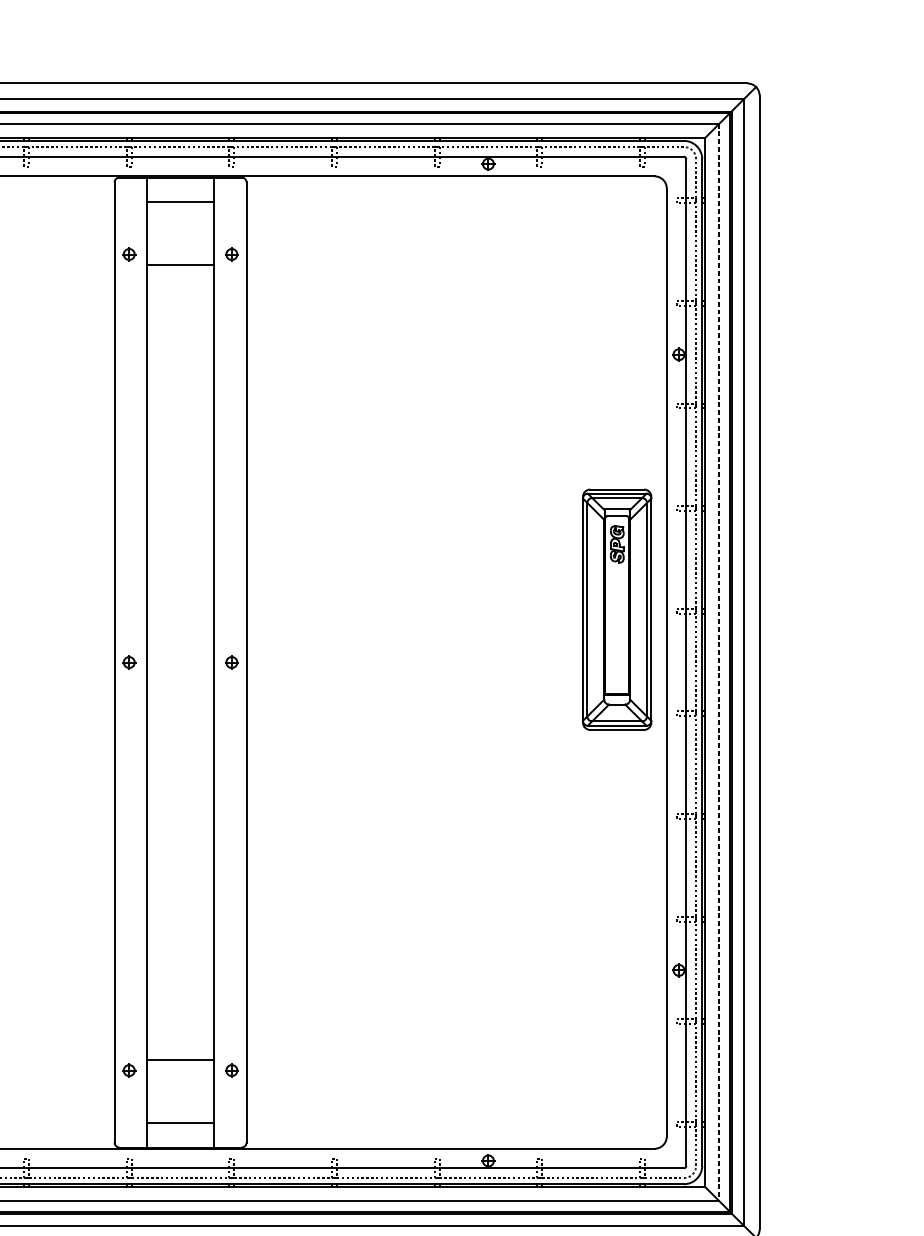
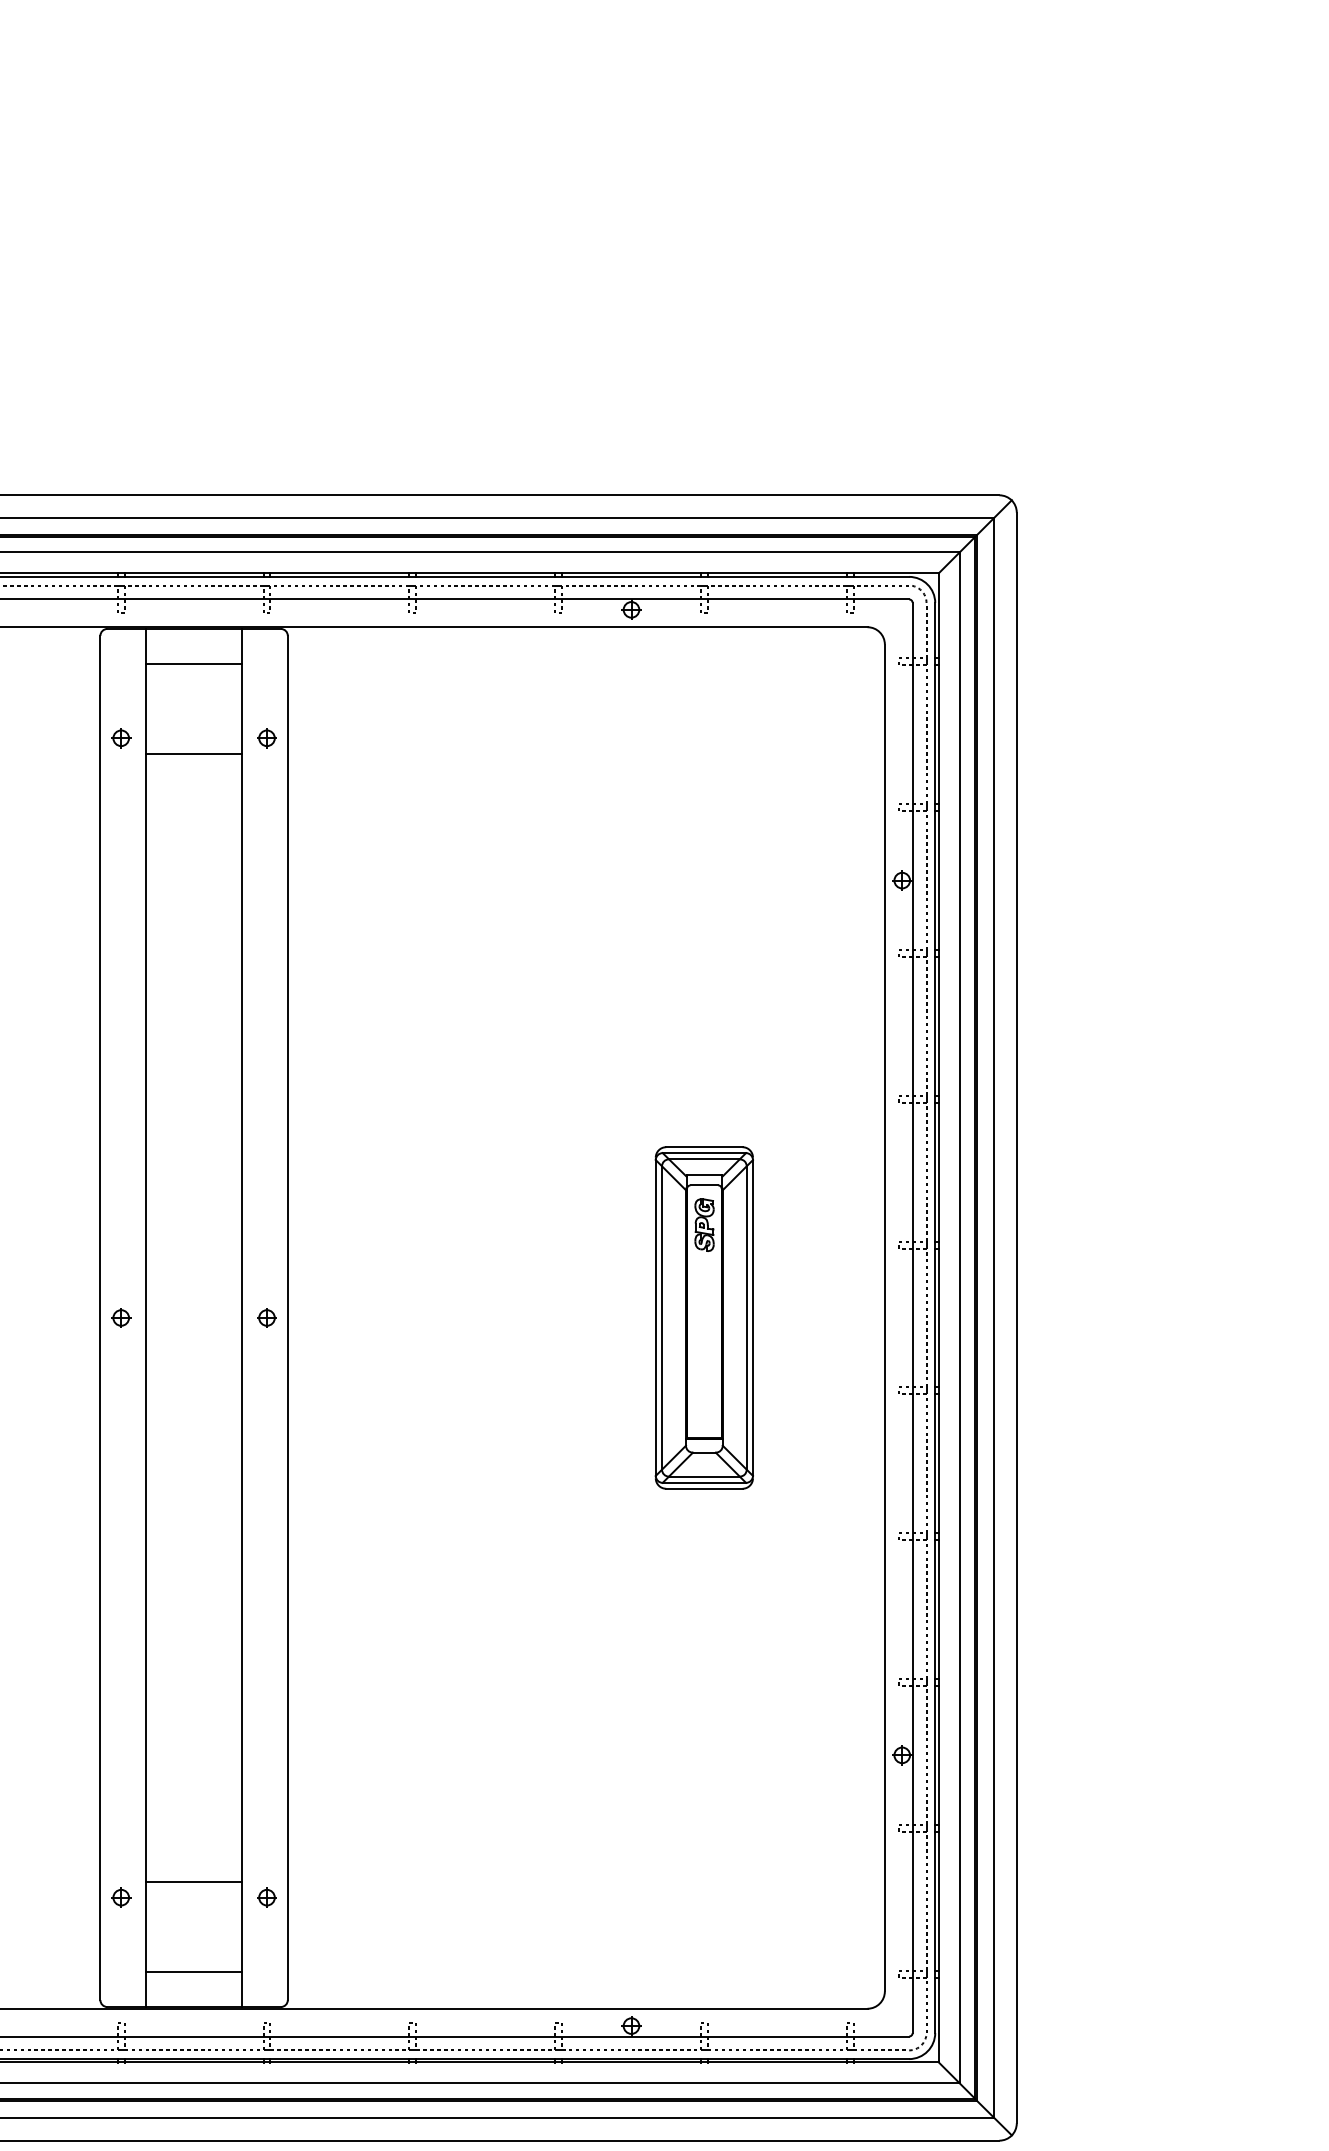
part: (616, 609) -> (703, 1317), moved
line: (719, 662) -> (959, 1318), dashed -> solid

